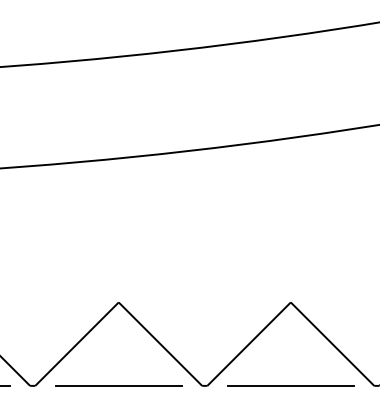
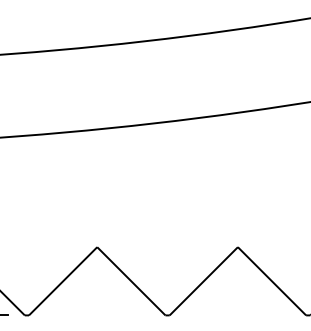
line: (117, 385) -> (96, 315), removed
line: (290, 385) -> (237, 315), removed

